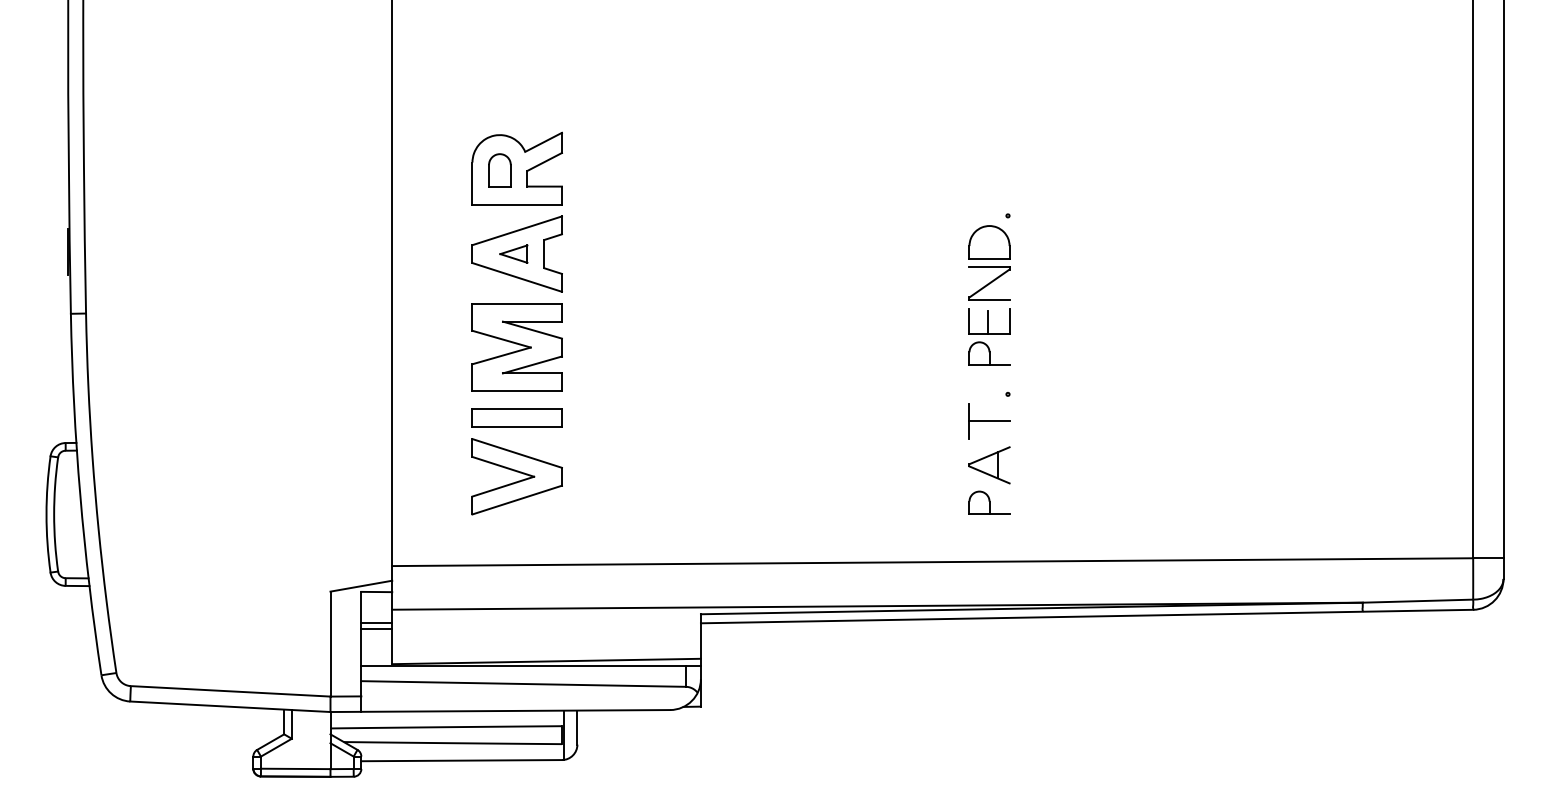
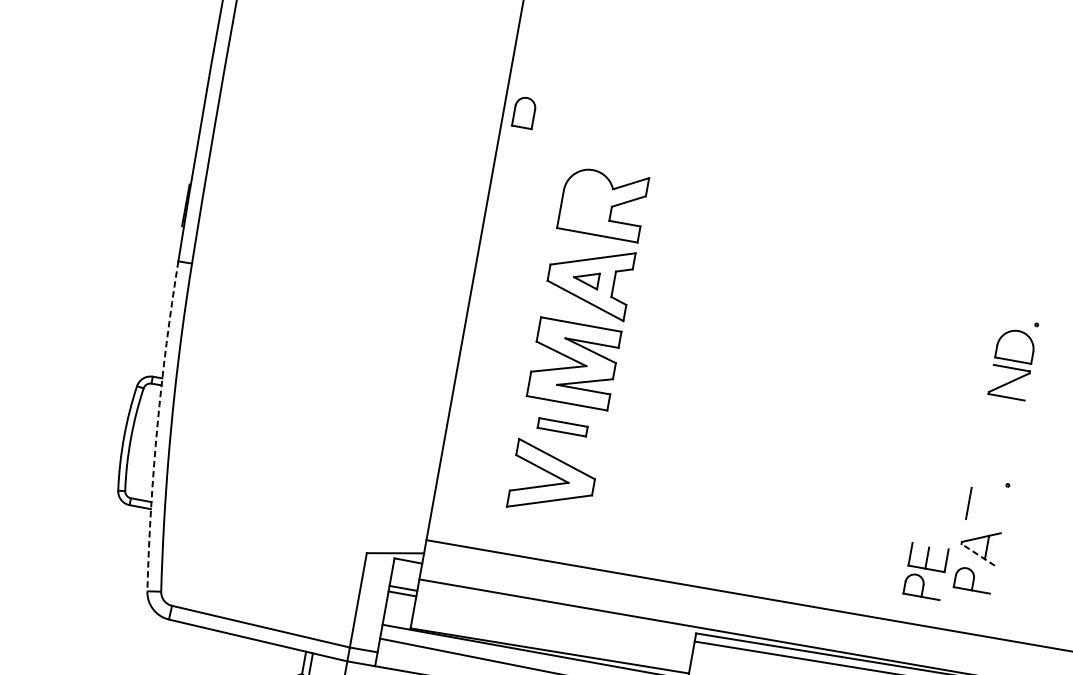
part: (499, 170) -> (524, 112), moved
part: (989, 336) -> (926, 571), moved
part: (516, 417) -> (562, 426), size x0.6
line: (989, 421) -> (986, 506), removed
line: (989, 474) -> (978, 554), solid -> dashed
arc: (80, 495) -> (157, 426), solid -> dashed

